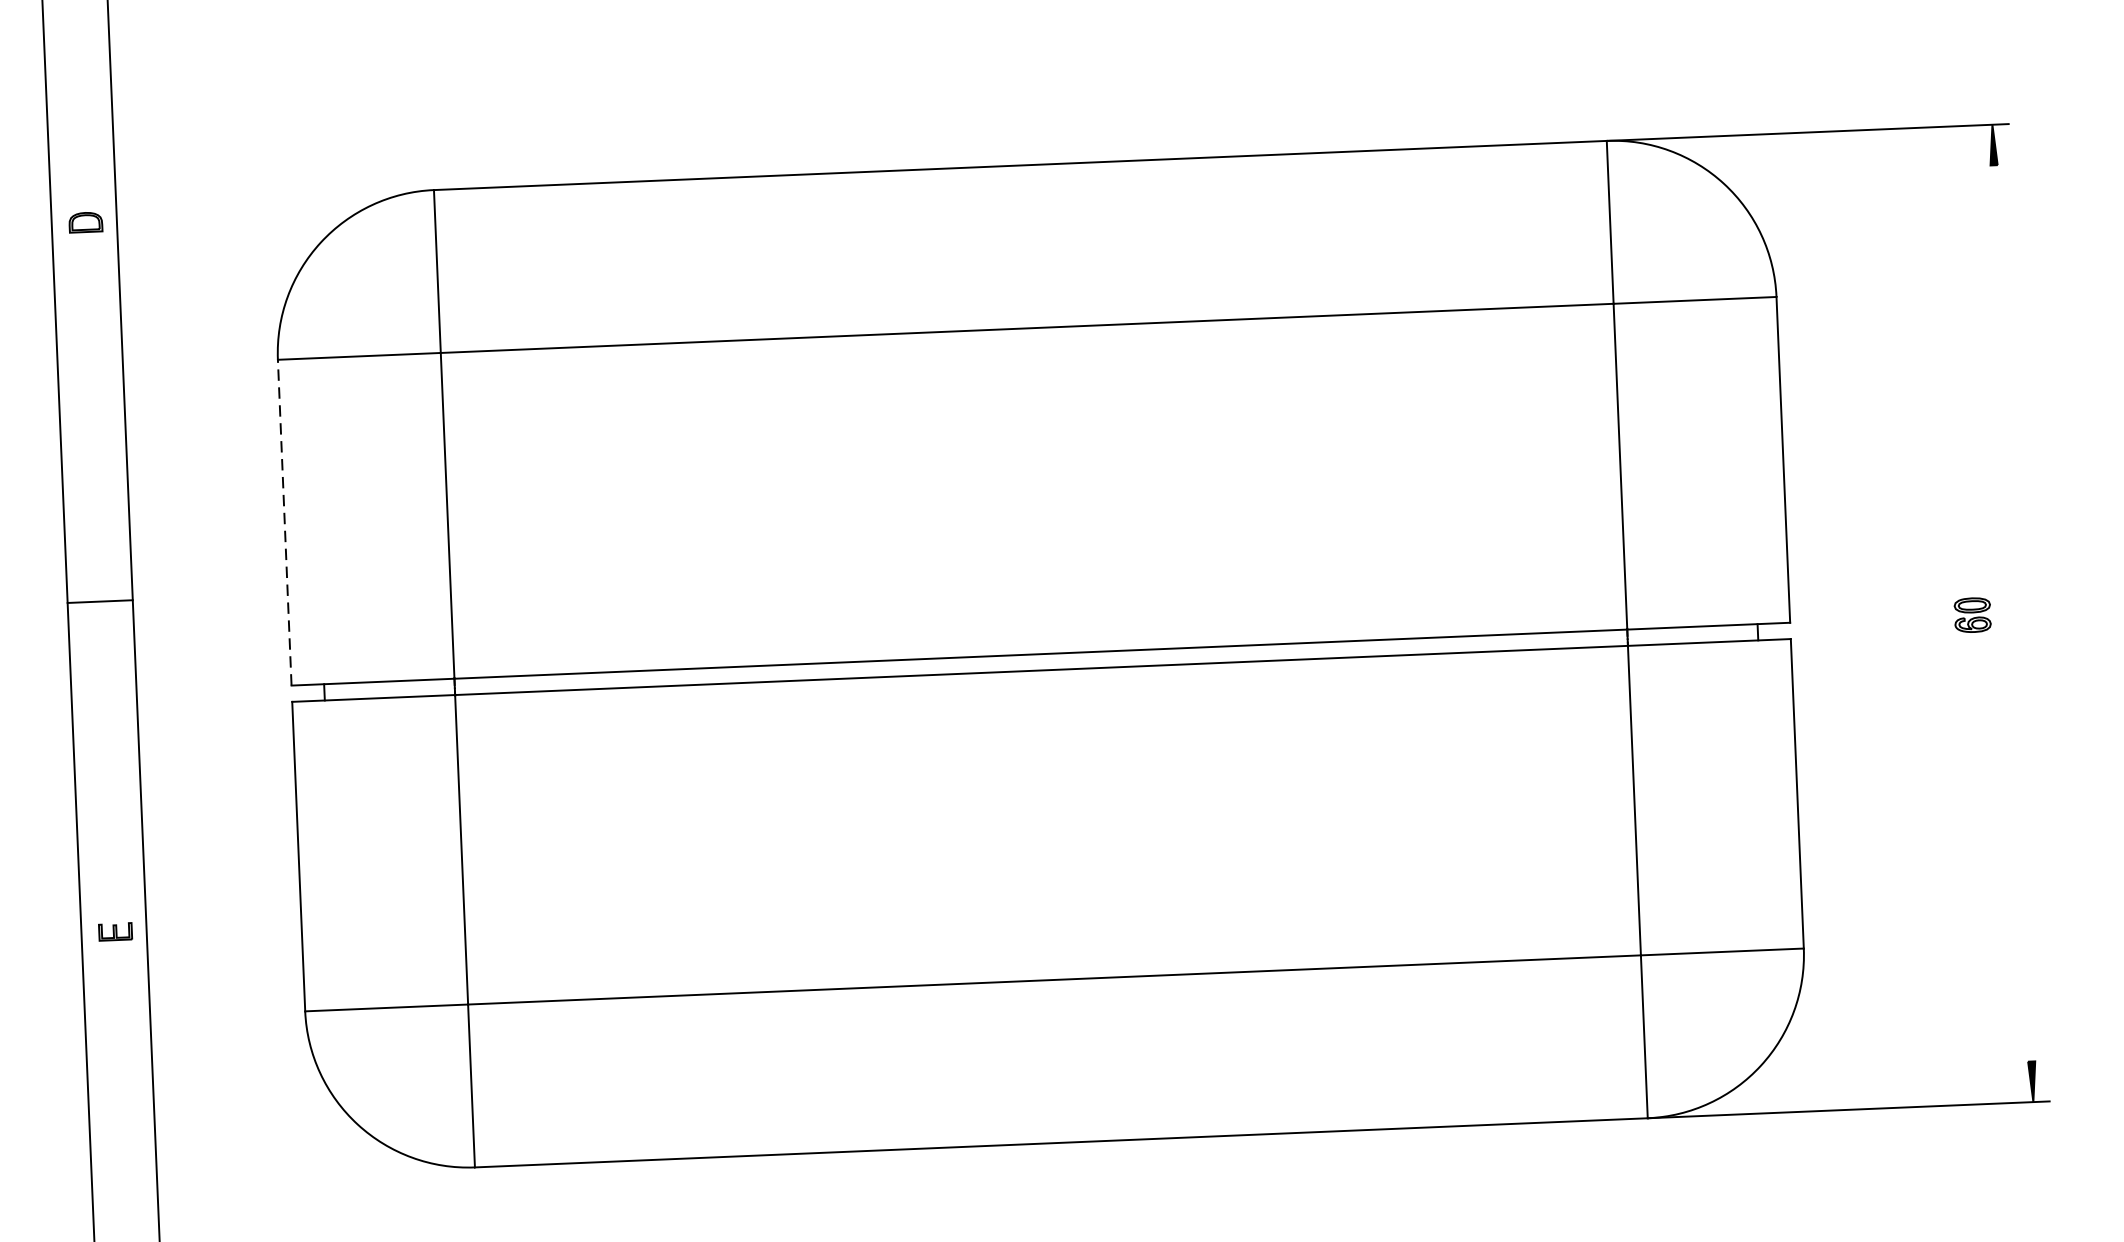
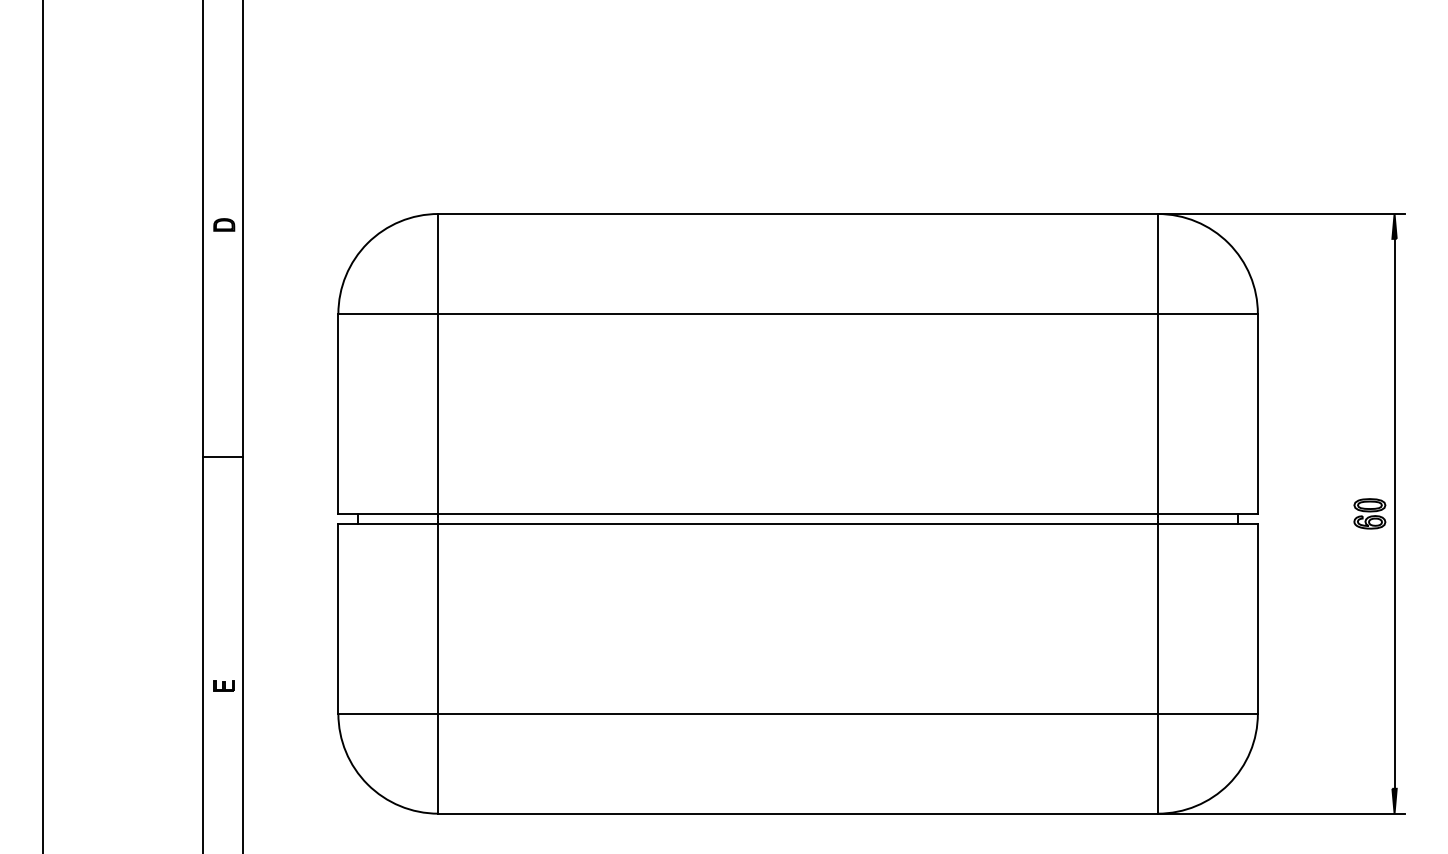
line: (284, 522) -> (338, 413), dashed -> solid
line: (2012, 612) -> (1394, 513), added
part: (1972, 614) -> (1369, 513), size x1.43
part: (114, 930) -> (223, 685), moved

